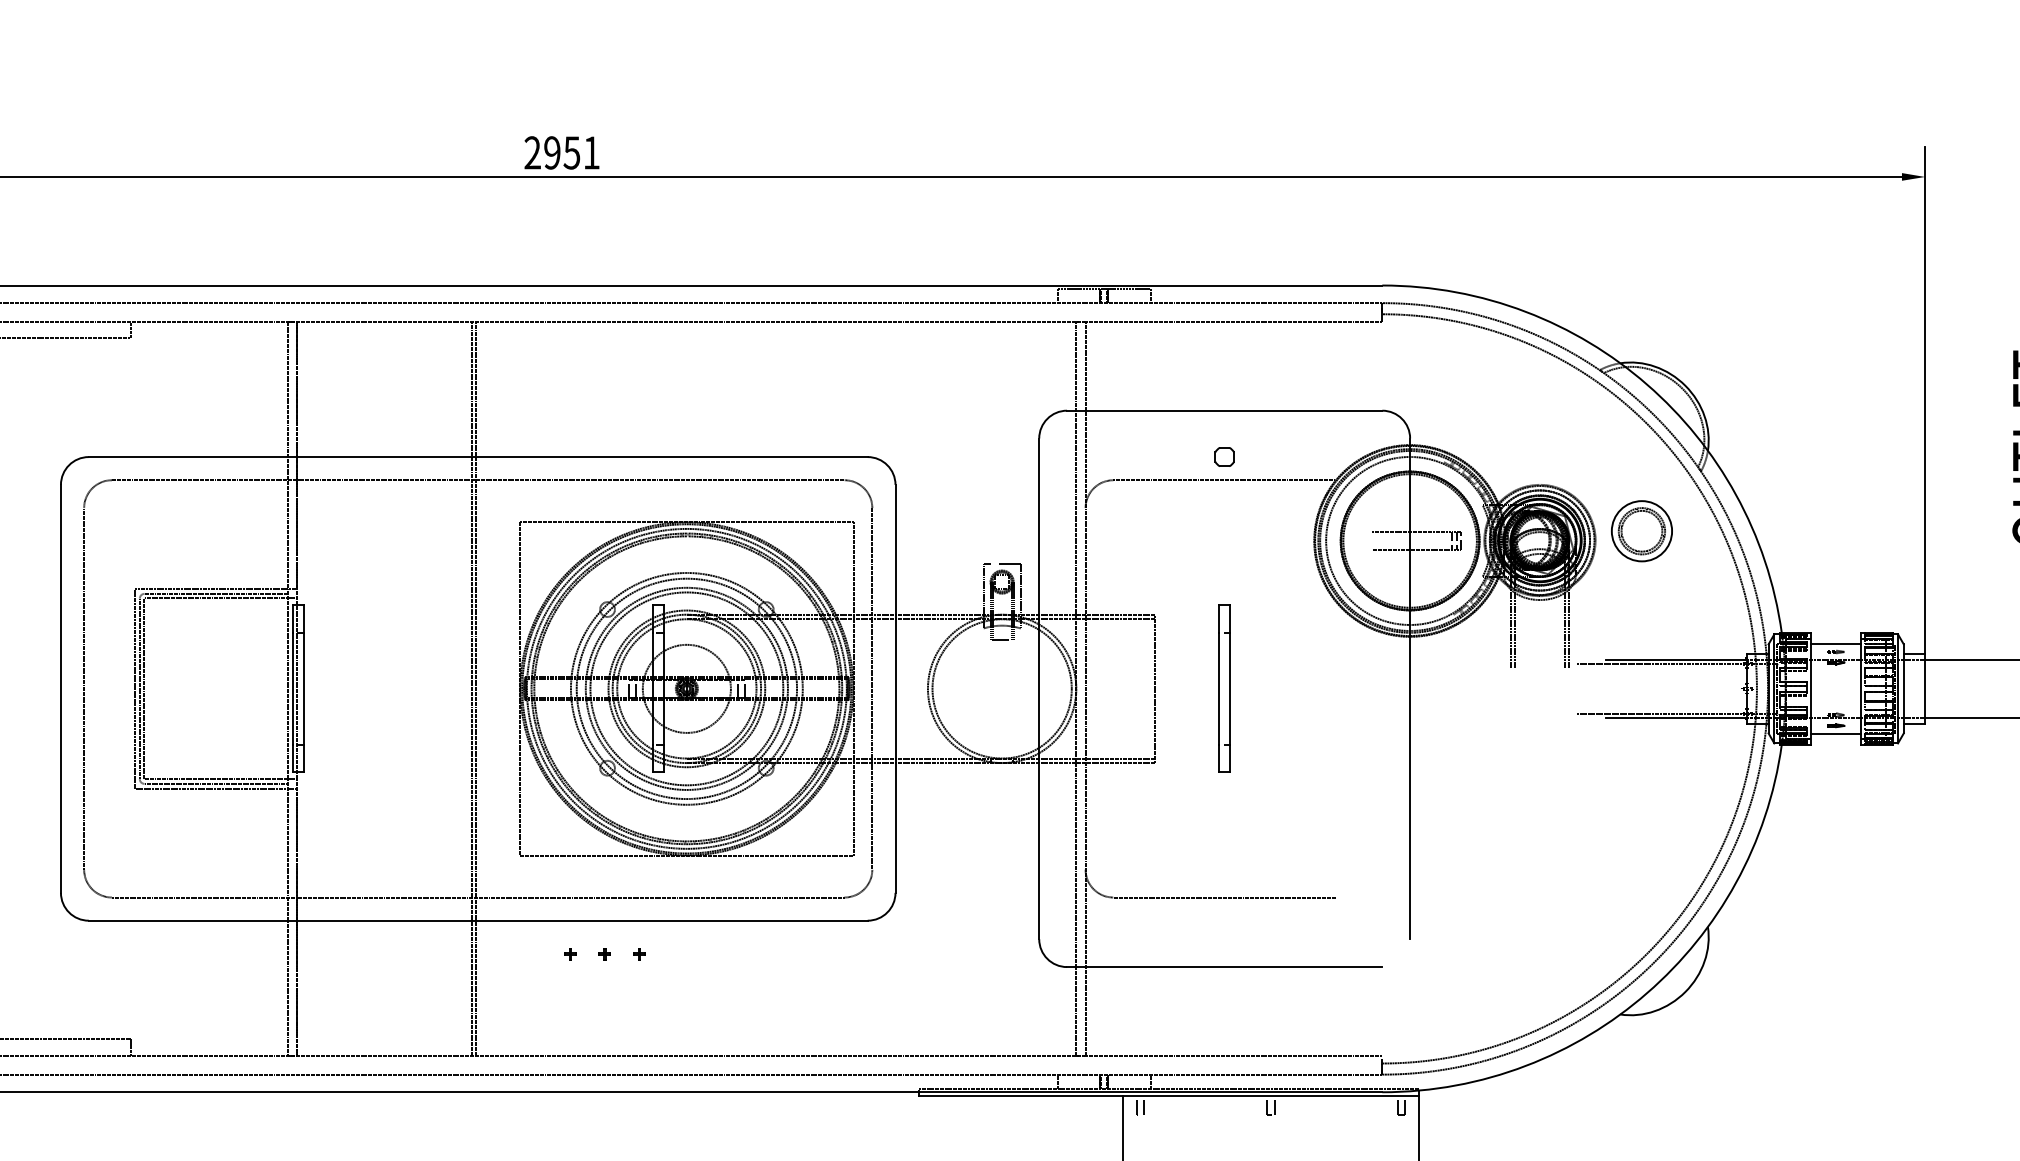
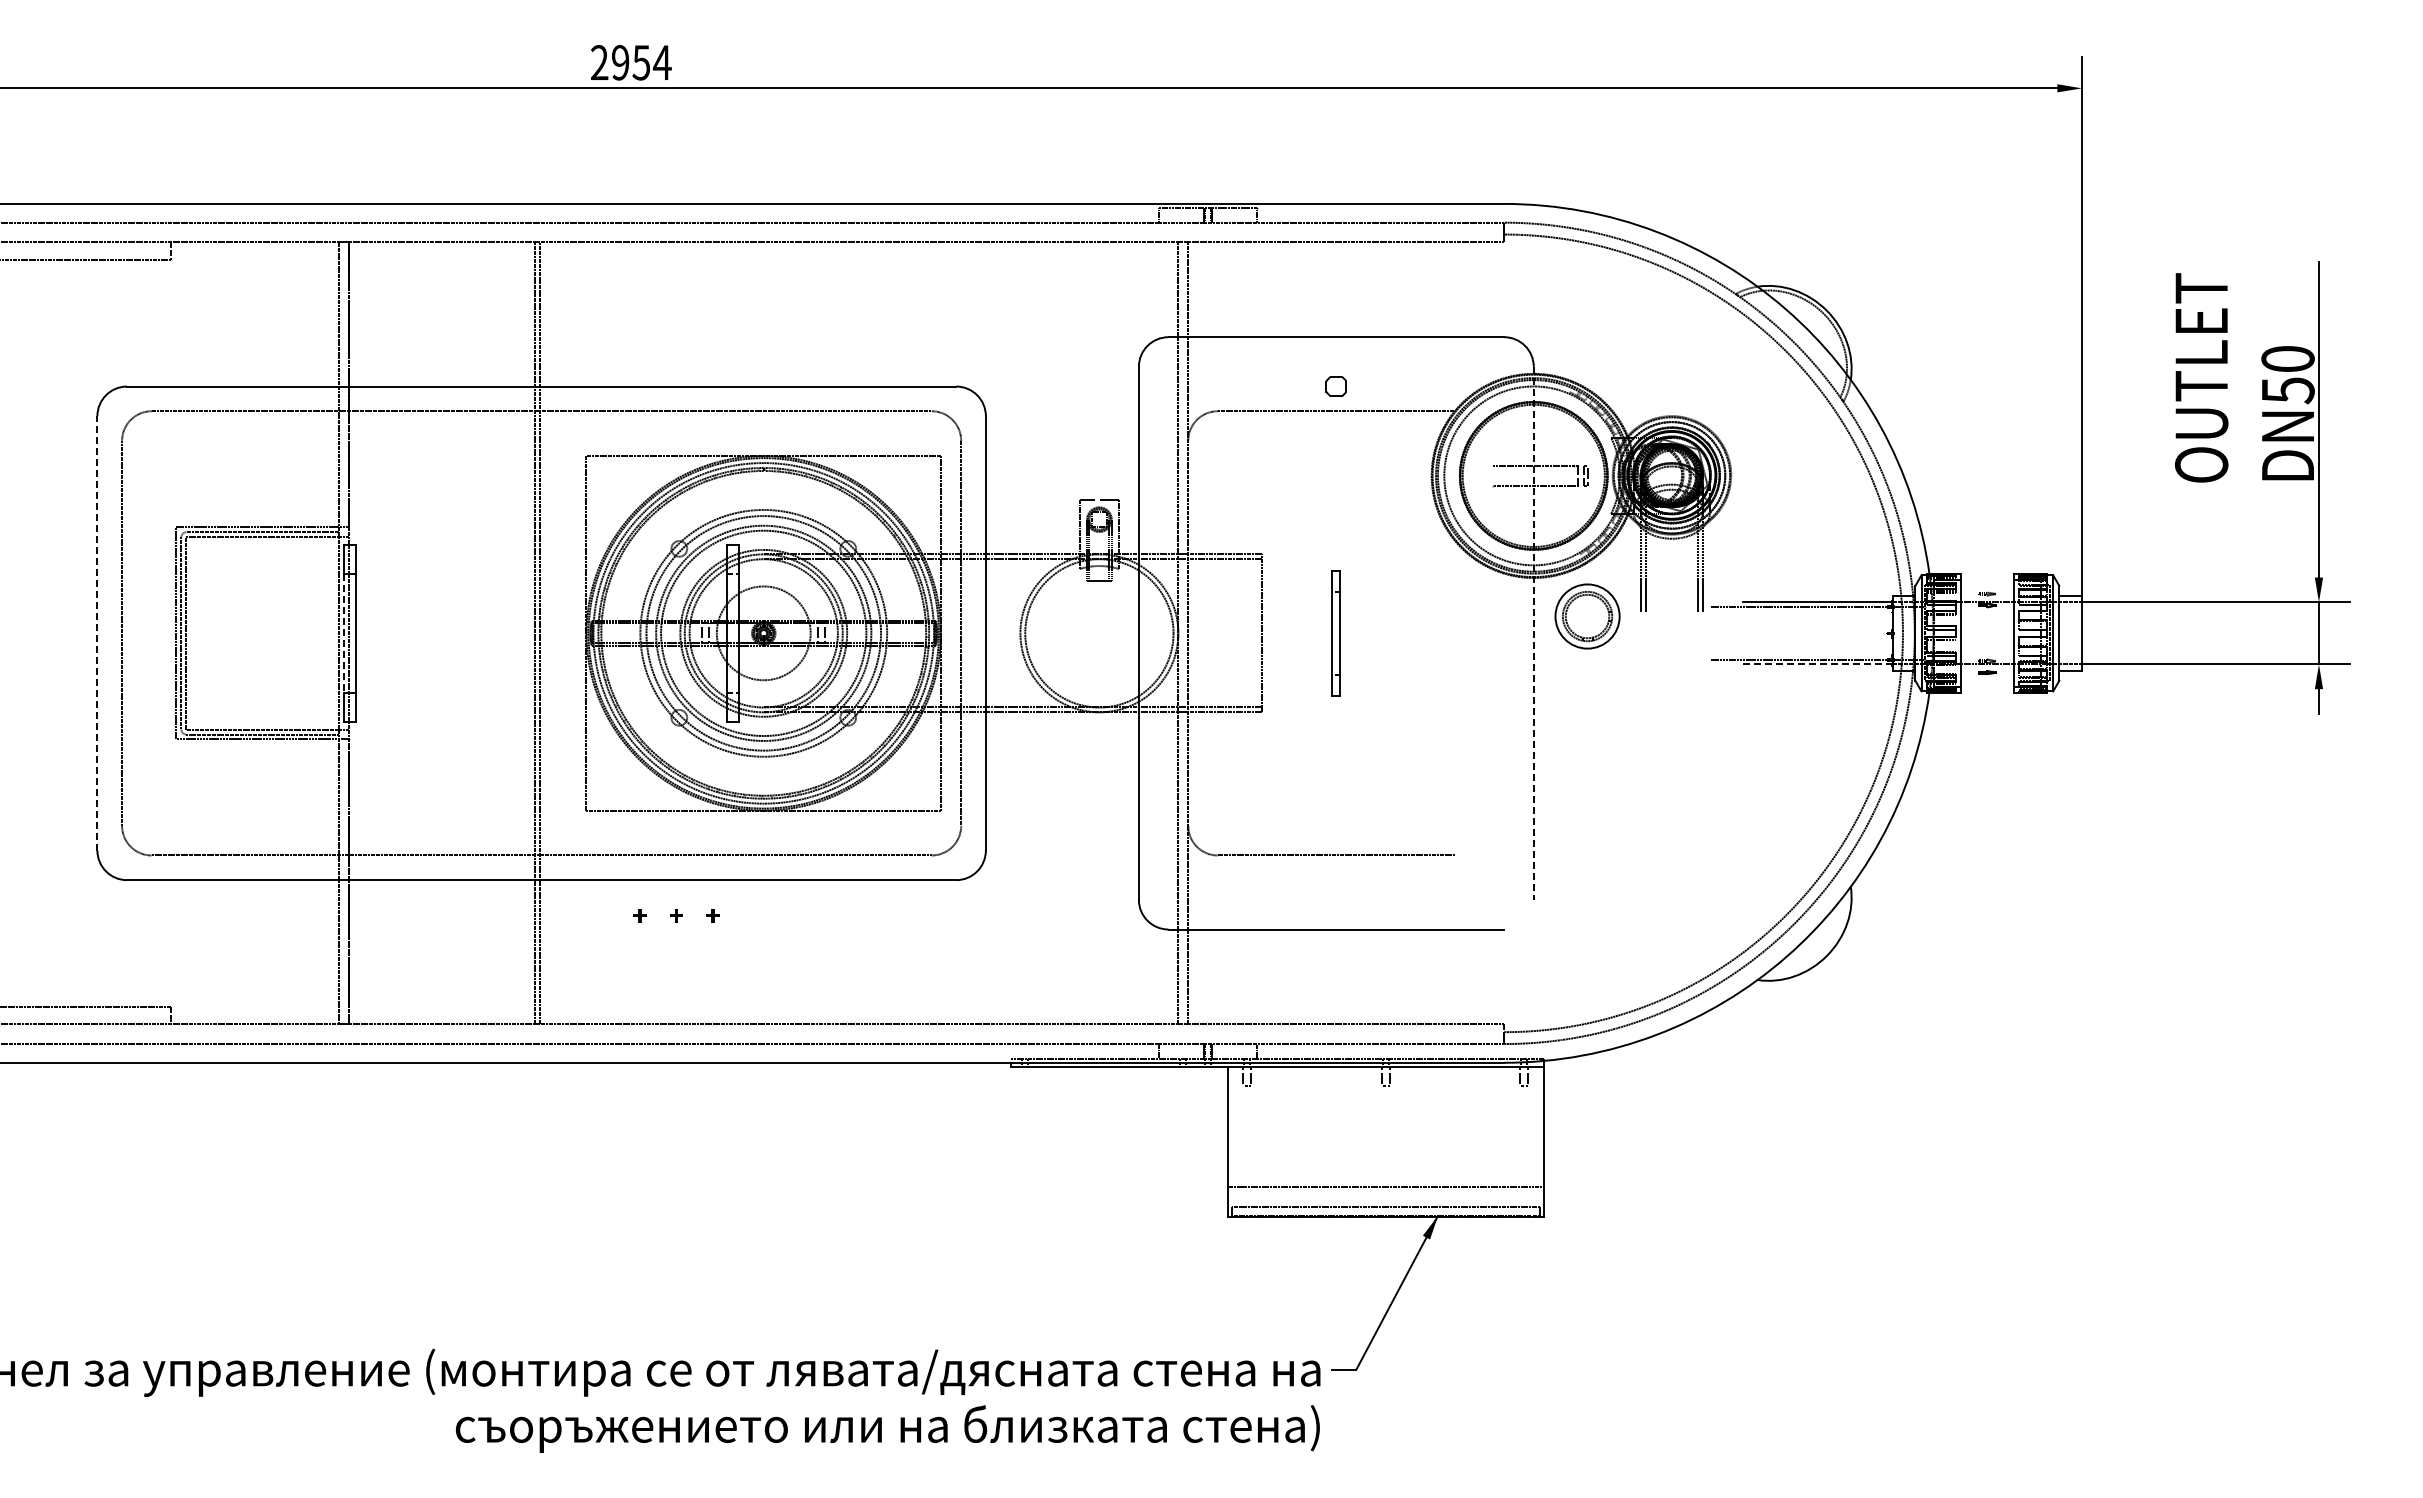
text: (590, 152) -> (661, 62), 2951 -> 2954
part: (1641, 531) -> (1587, 616), moved
line: (1835, 643) -> (1986, 585), removed
line: (61, 688) -> (97, 632), solid -> dashed
line: (293, 689) -> (344, 633), solid -> dashed
part: (1223, 689) -> (1335, 633), size x0.7
line: (1409, 689) -> (1533, 633), solid -> dashed
line: (1677, 718) -> (1818, 664), solid -> dashed
line: (1835, 734) -> (1986, 681), removed

